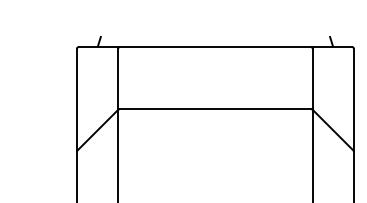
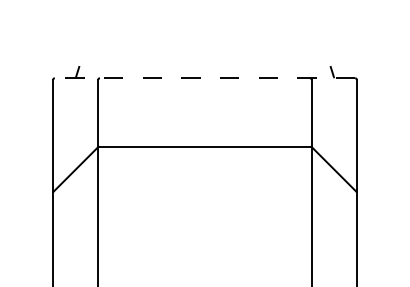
line: (215, 47) -> (204, 78), solid -> dashed

